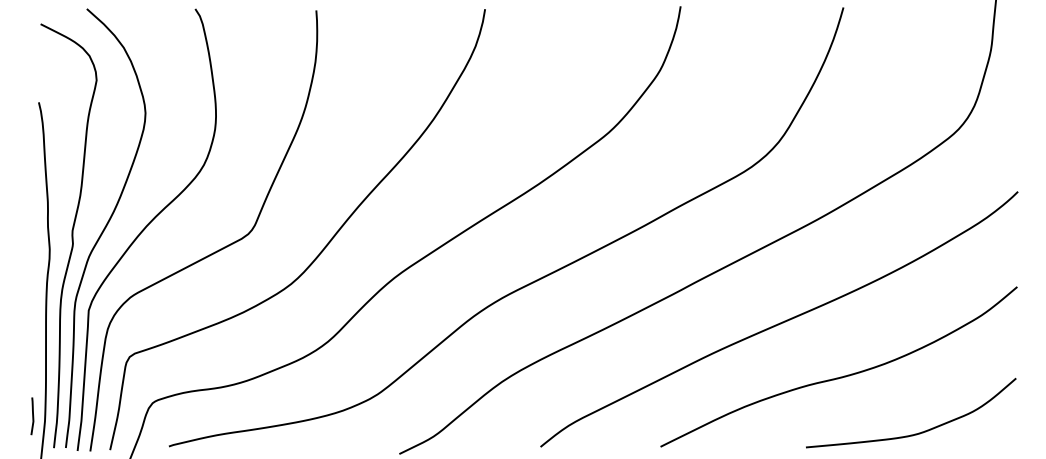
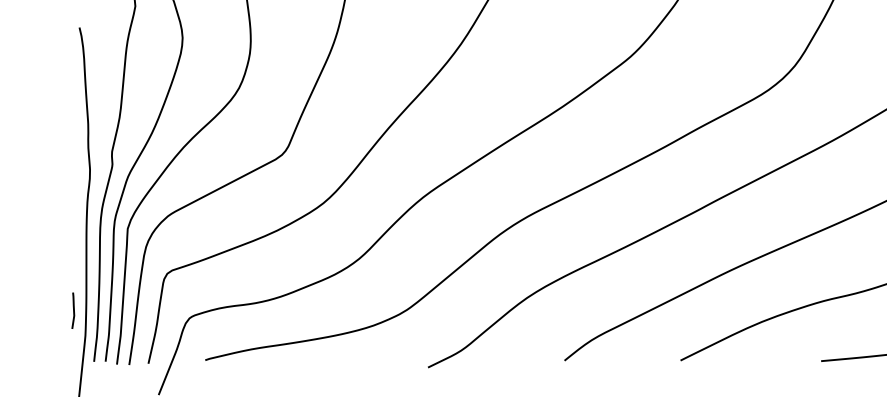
curve: (32, 416) -> (73, 310), moved

